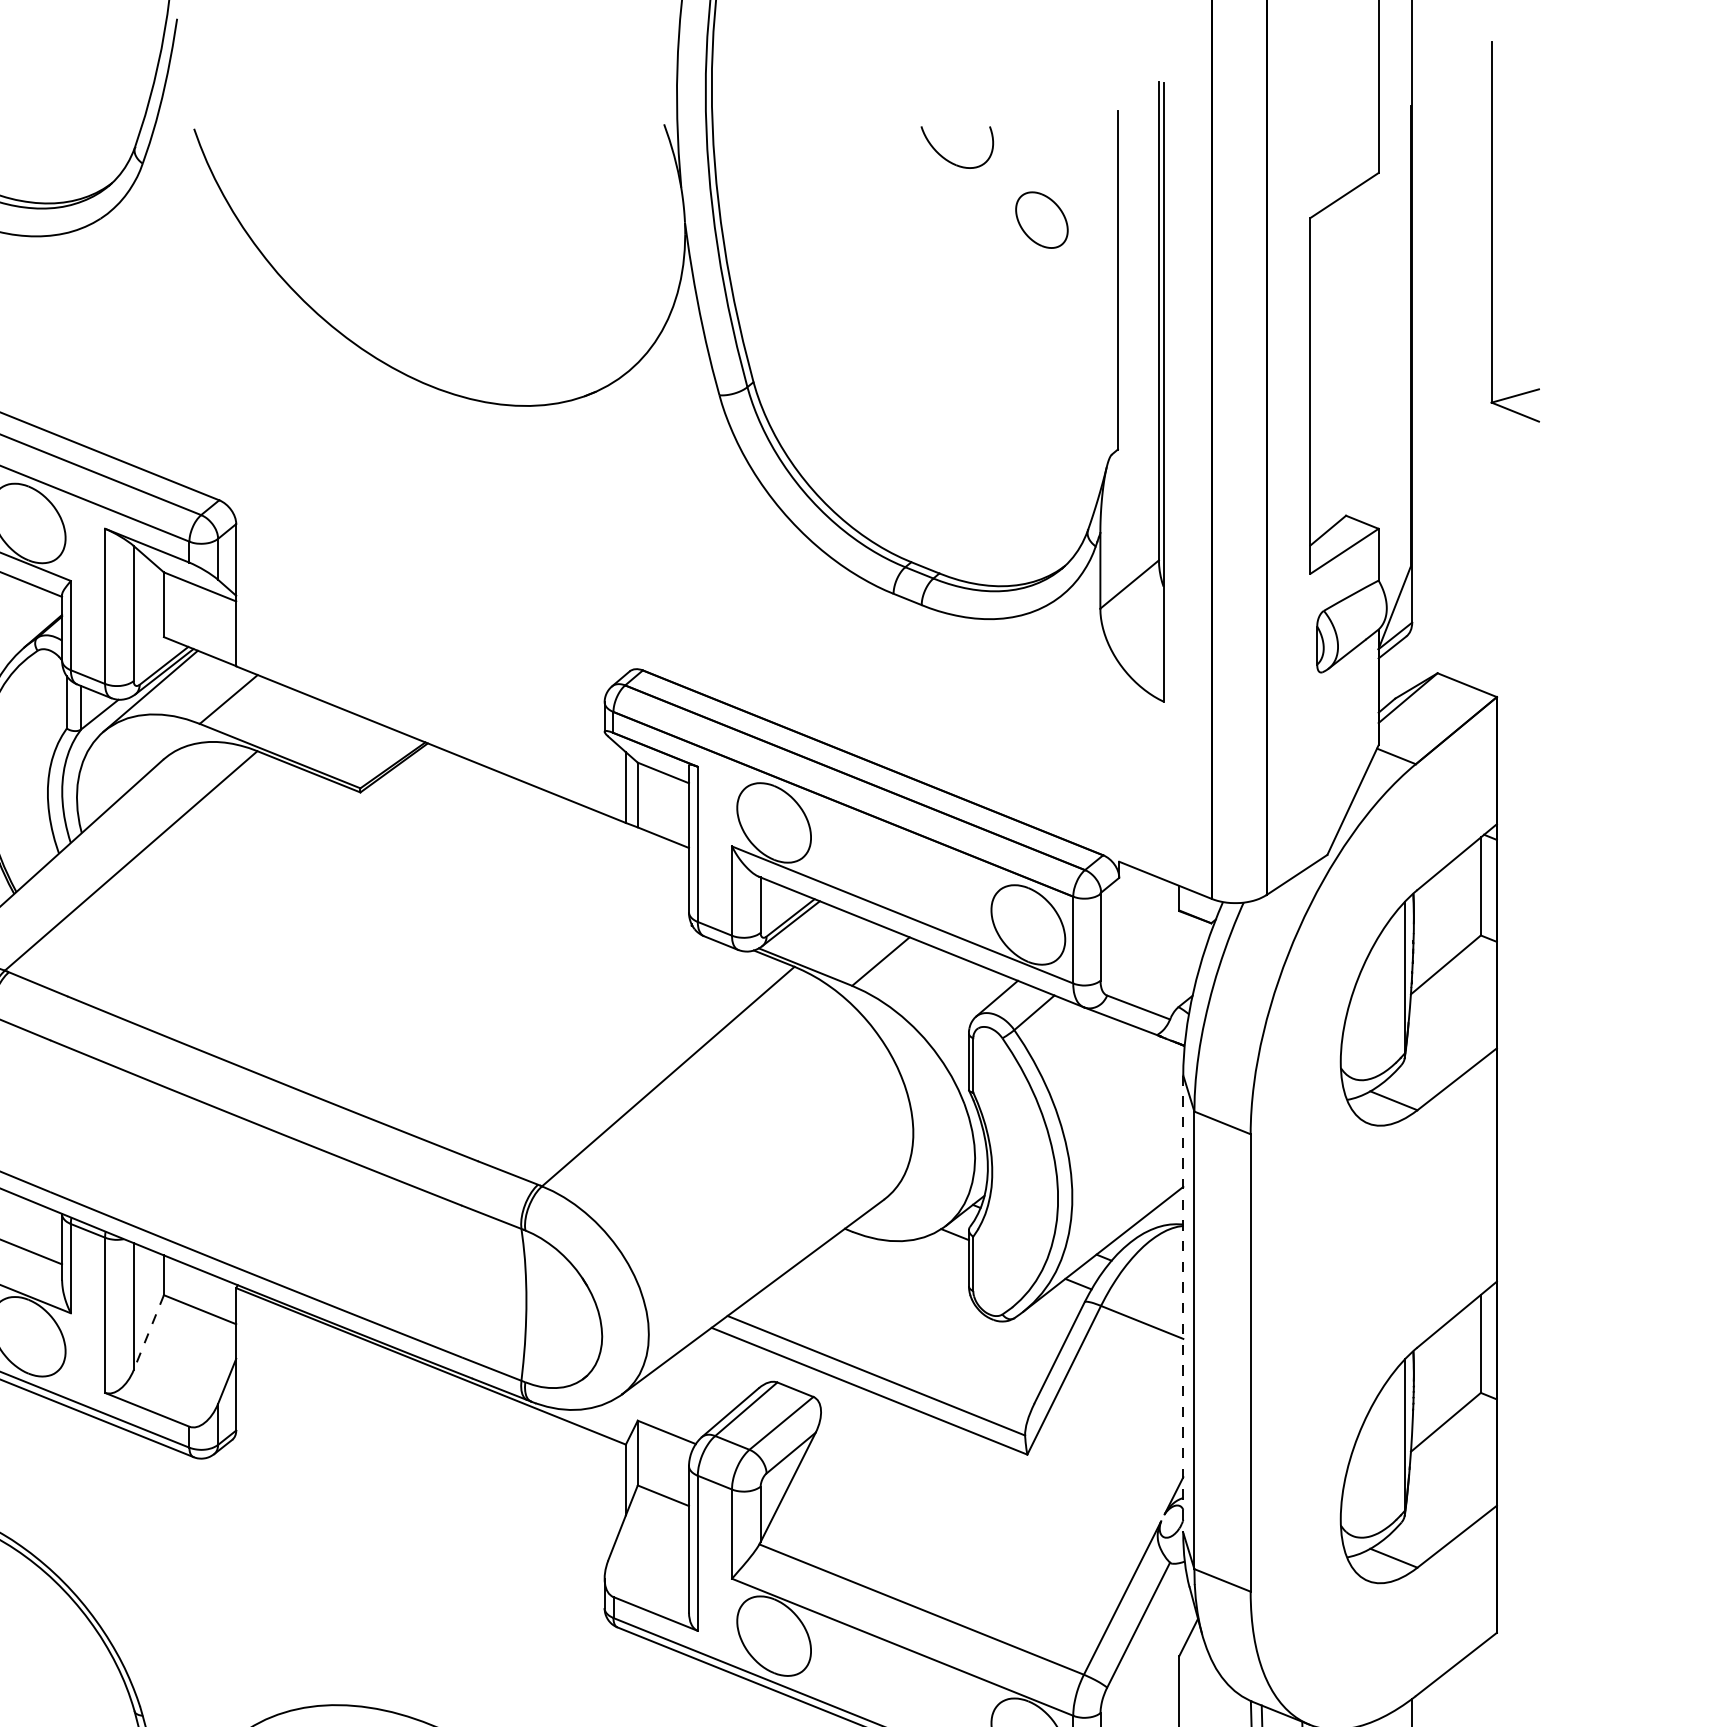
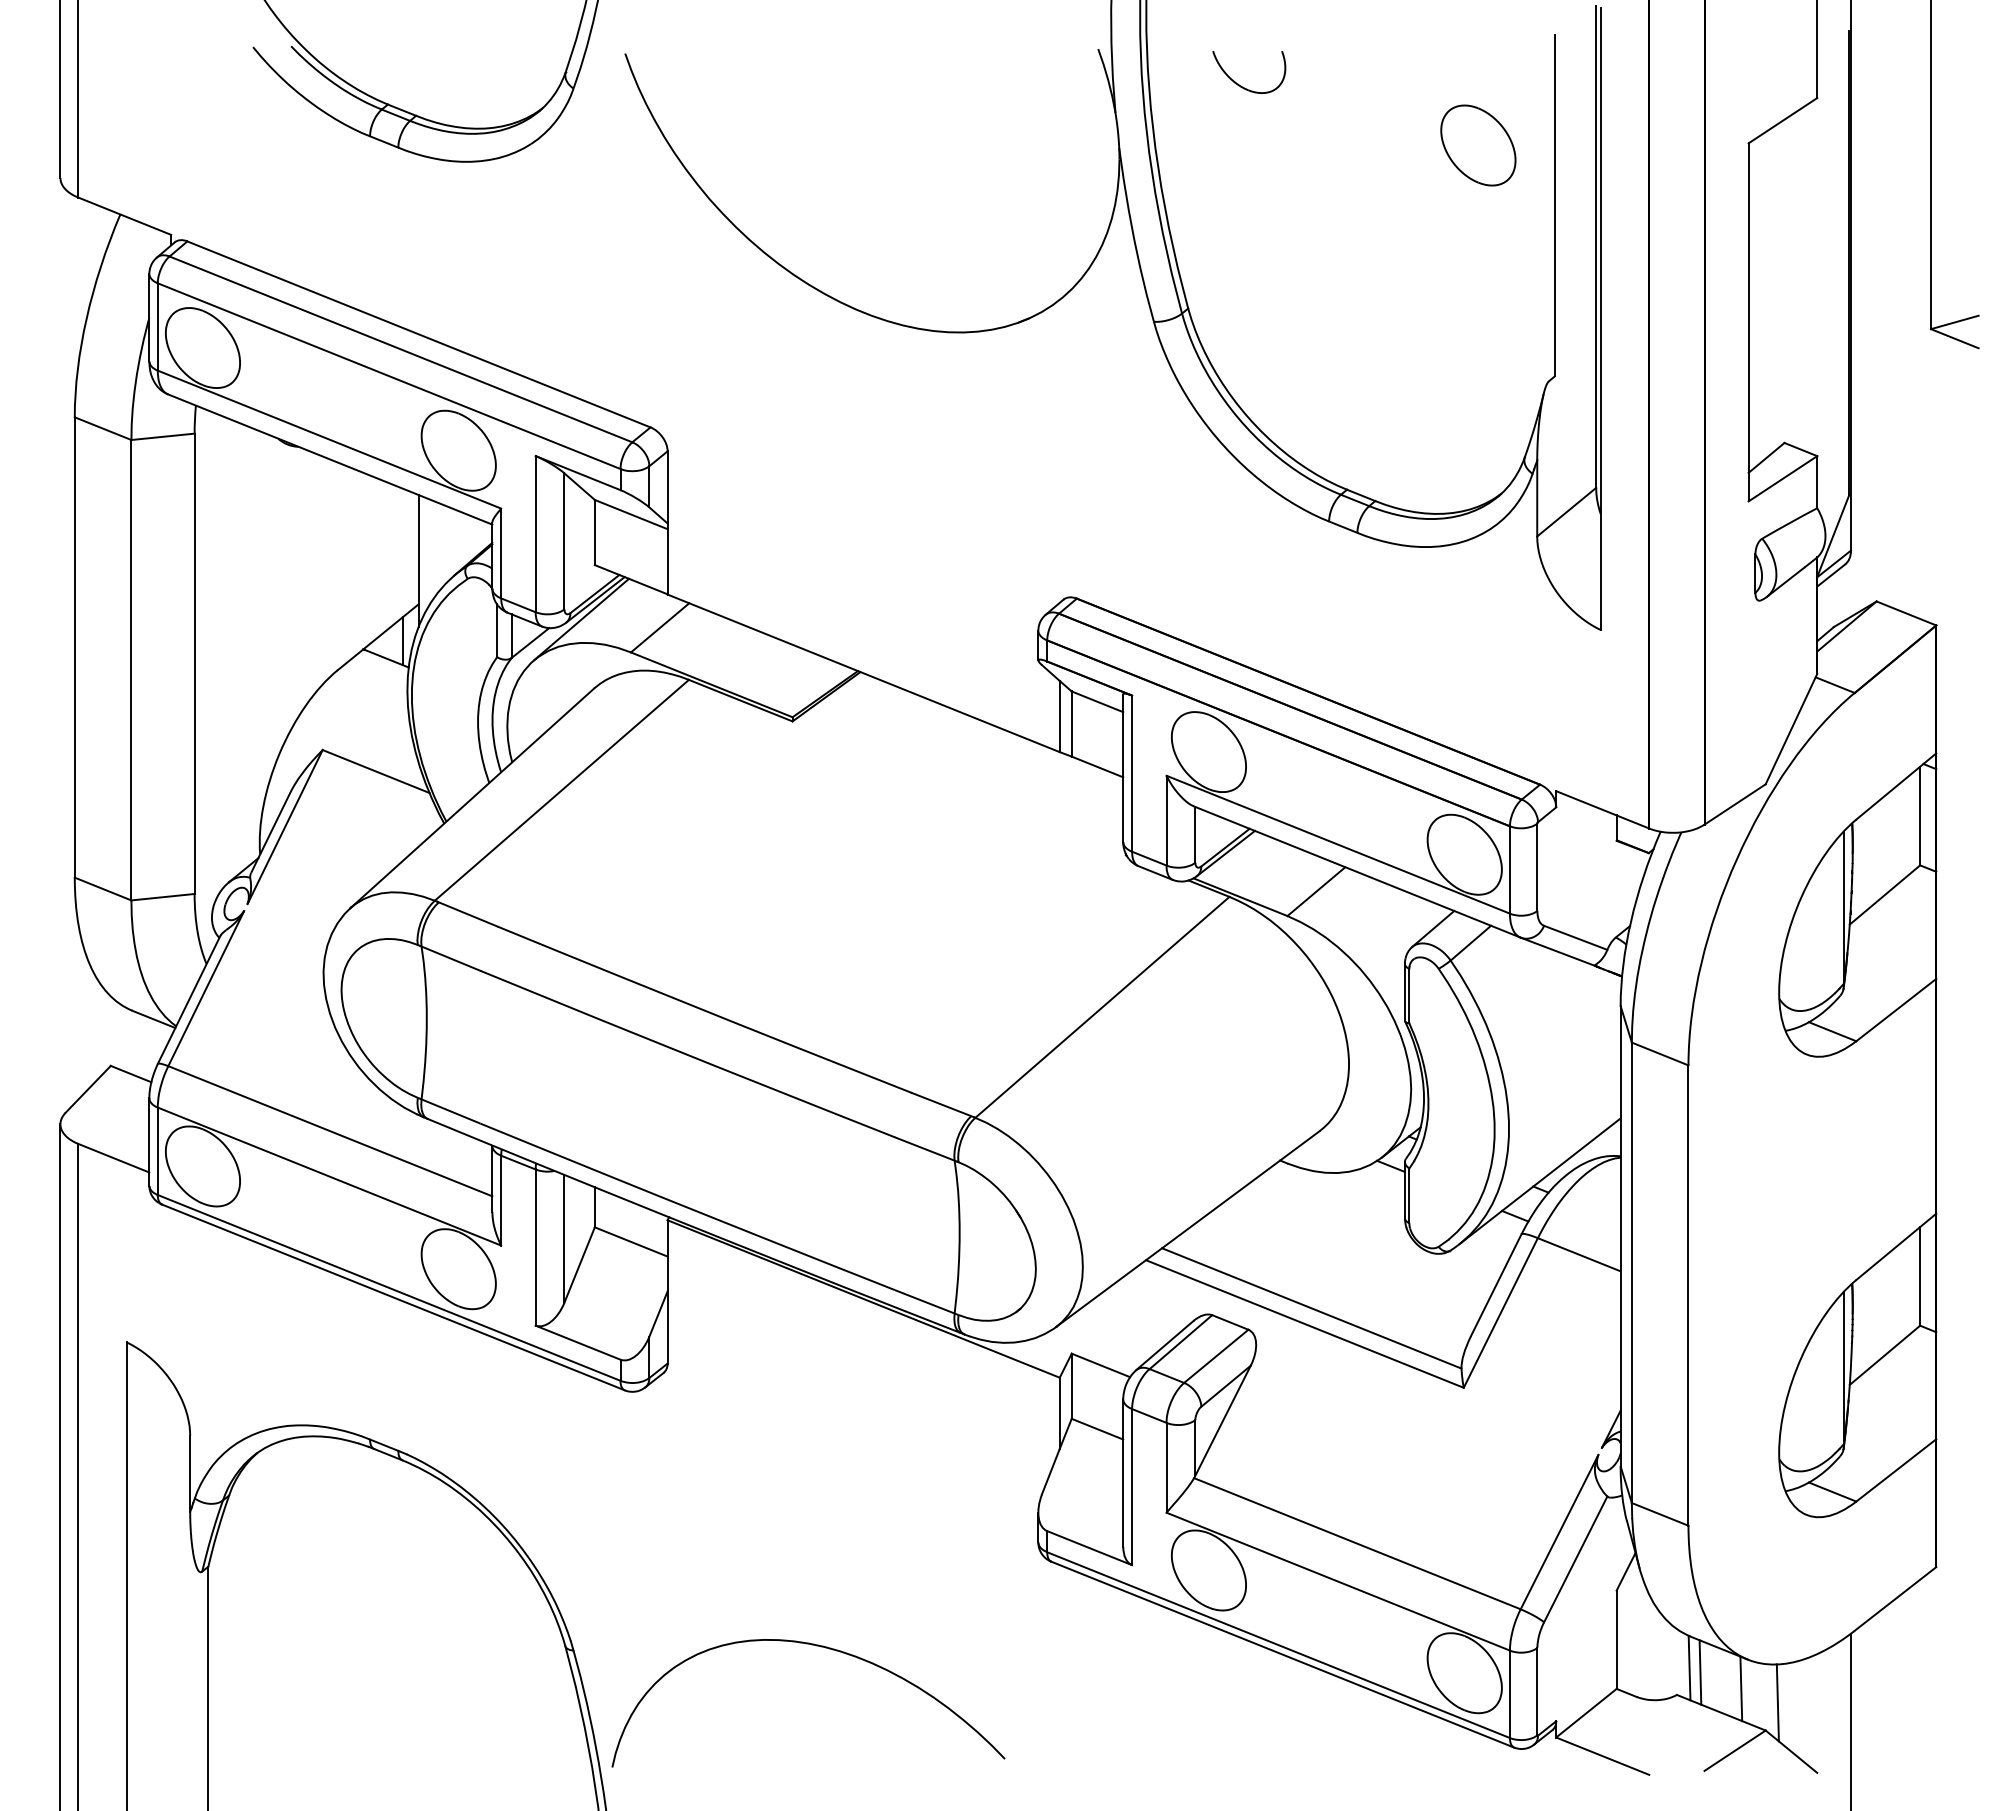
part: (951, 161) -> (1243, 86), moved
part: (1042, 220) -> (1478, 145), size x1.43
line: (1183, 1305) -> (1620, 1237), dashed -> solid
line: (148, 1333) -> (579, 1265), dashed -> solid

